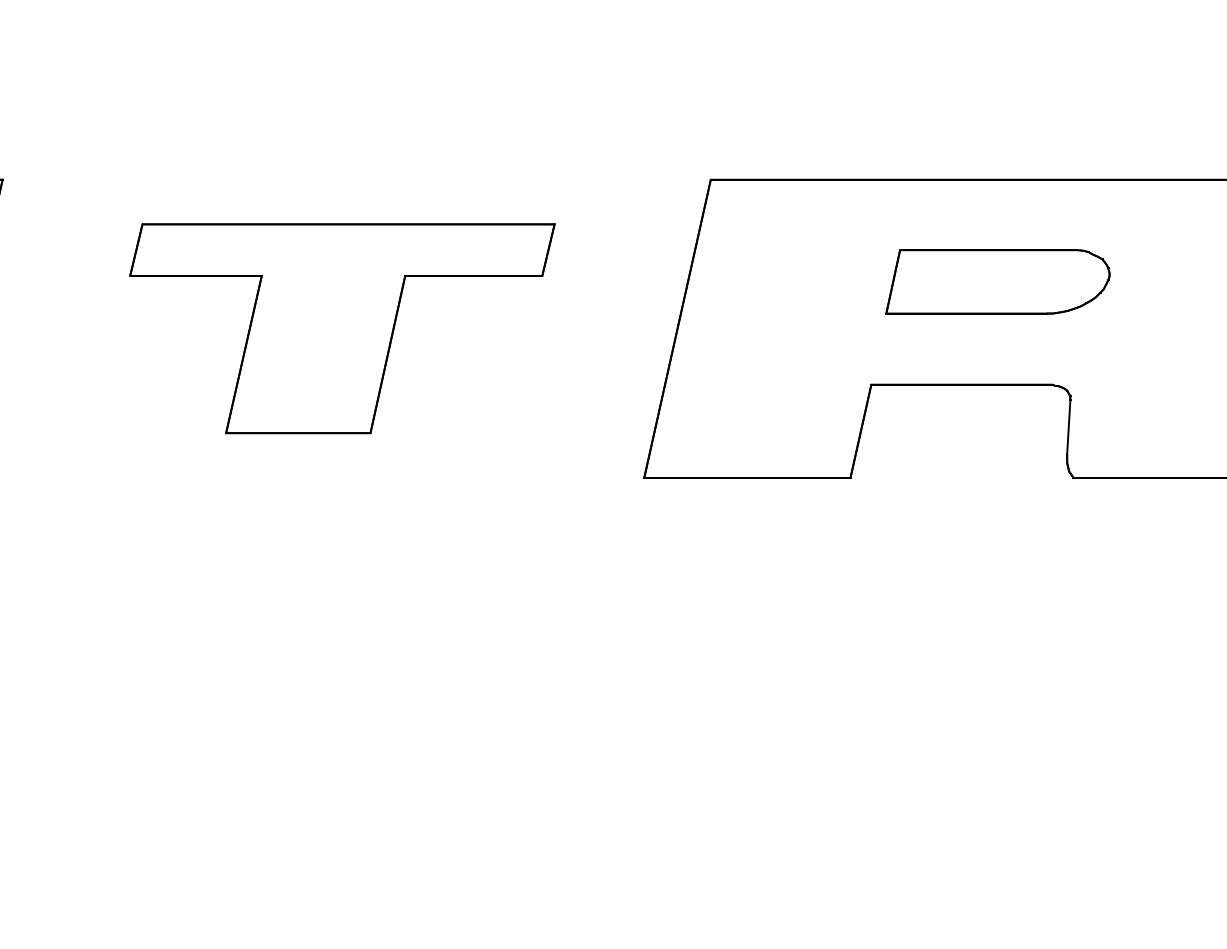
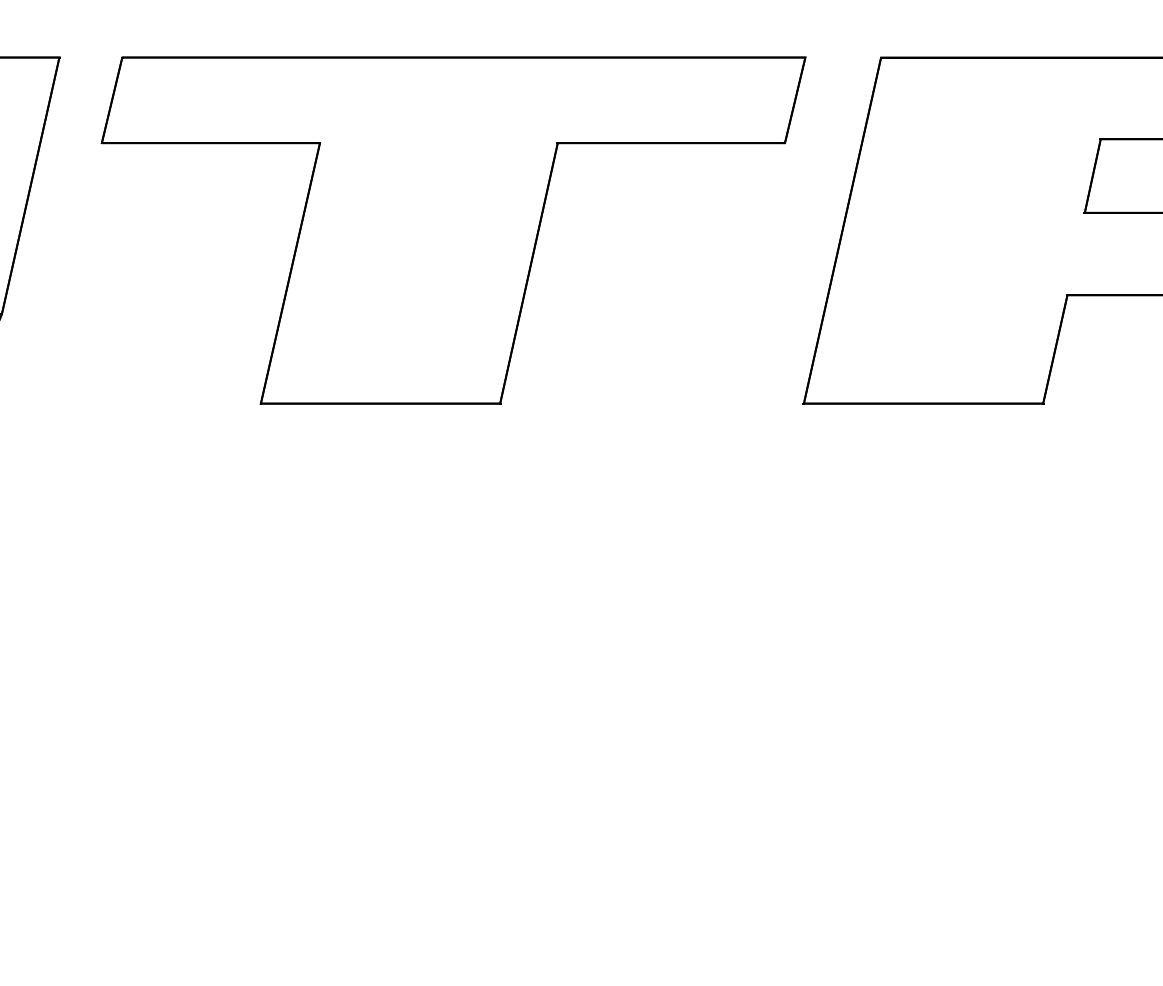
part: (342, 328) -> (453, 230), size x1.43

